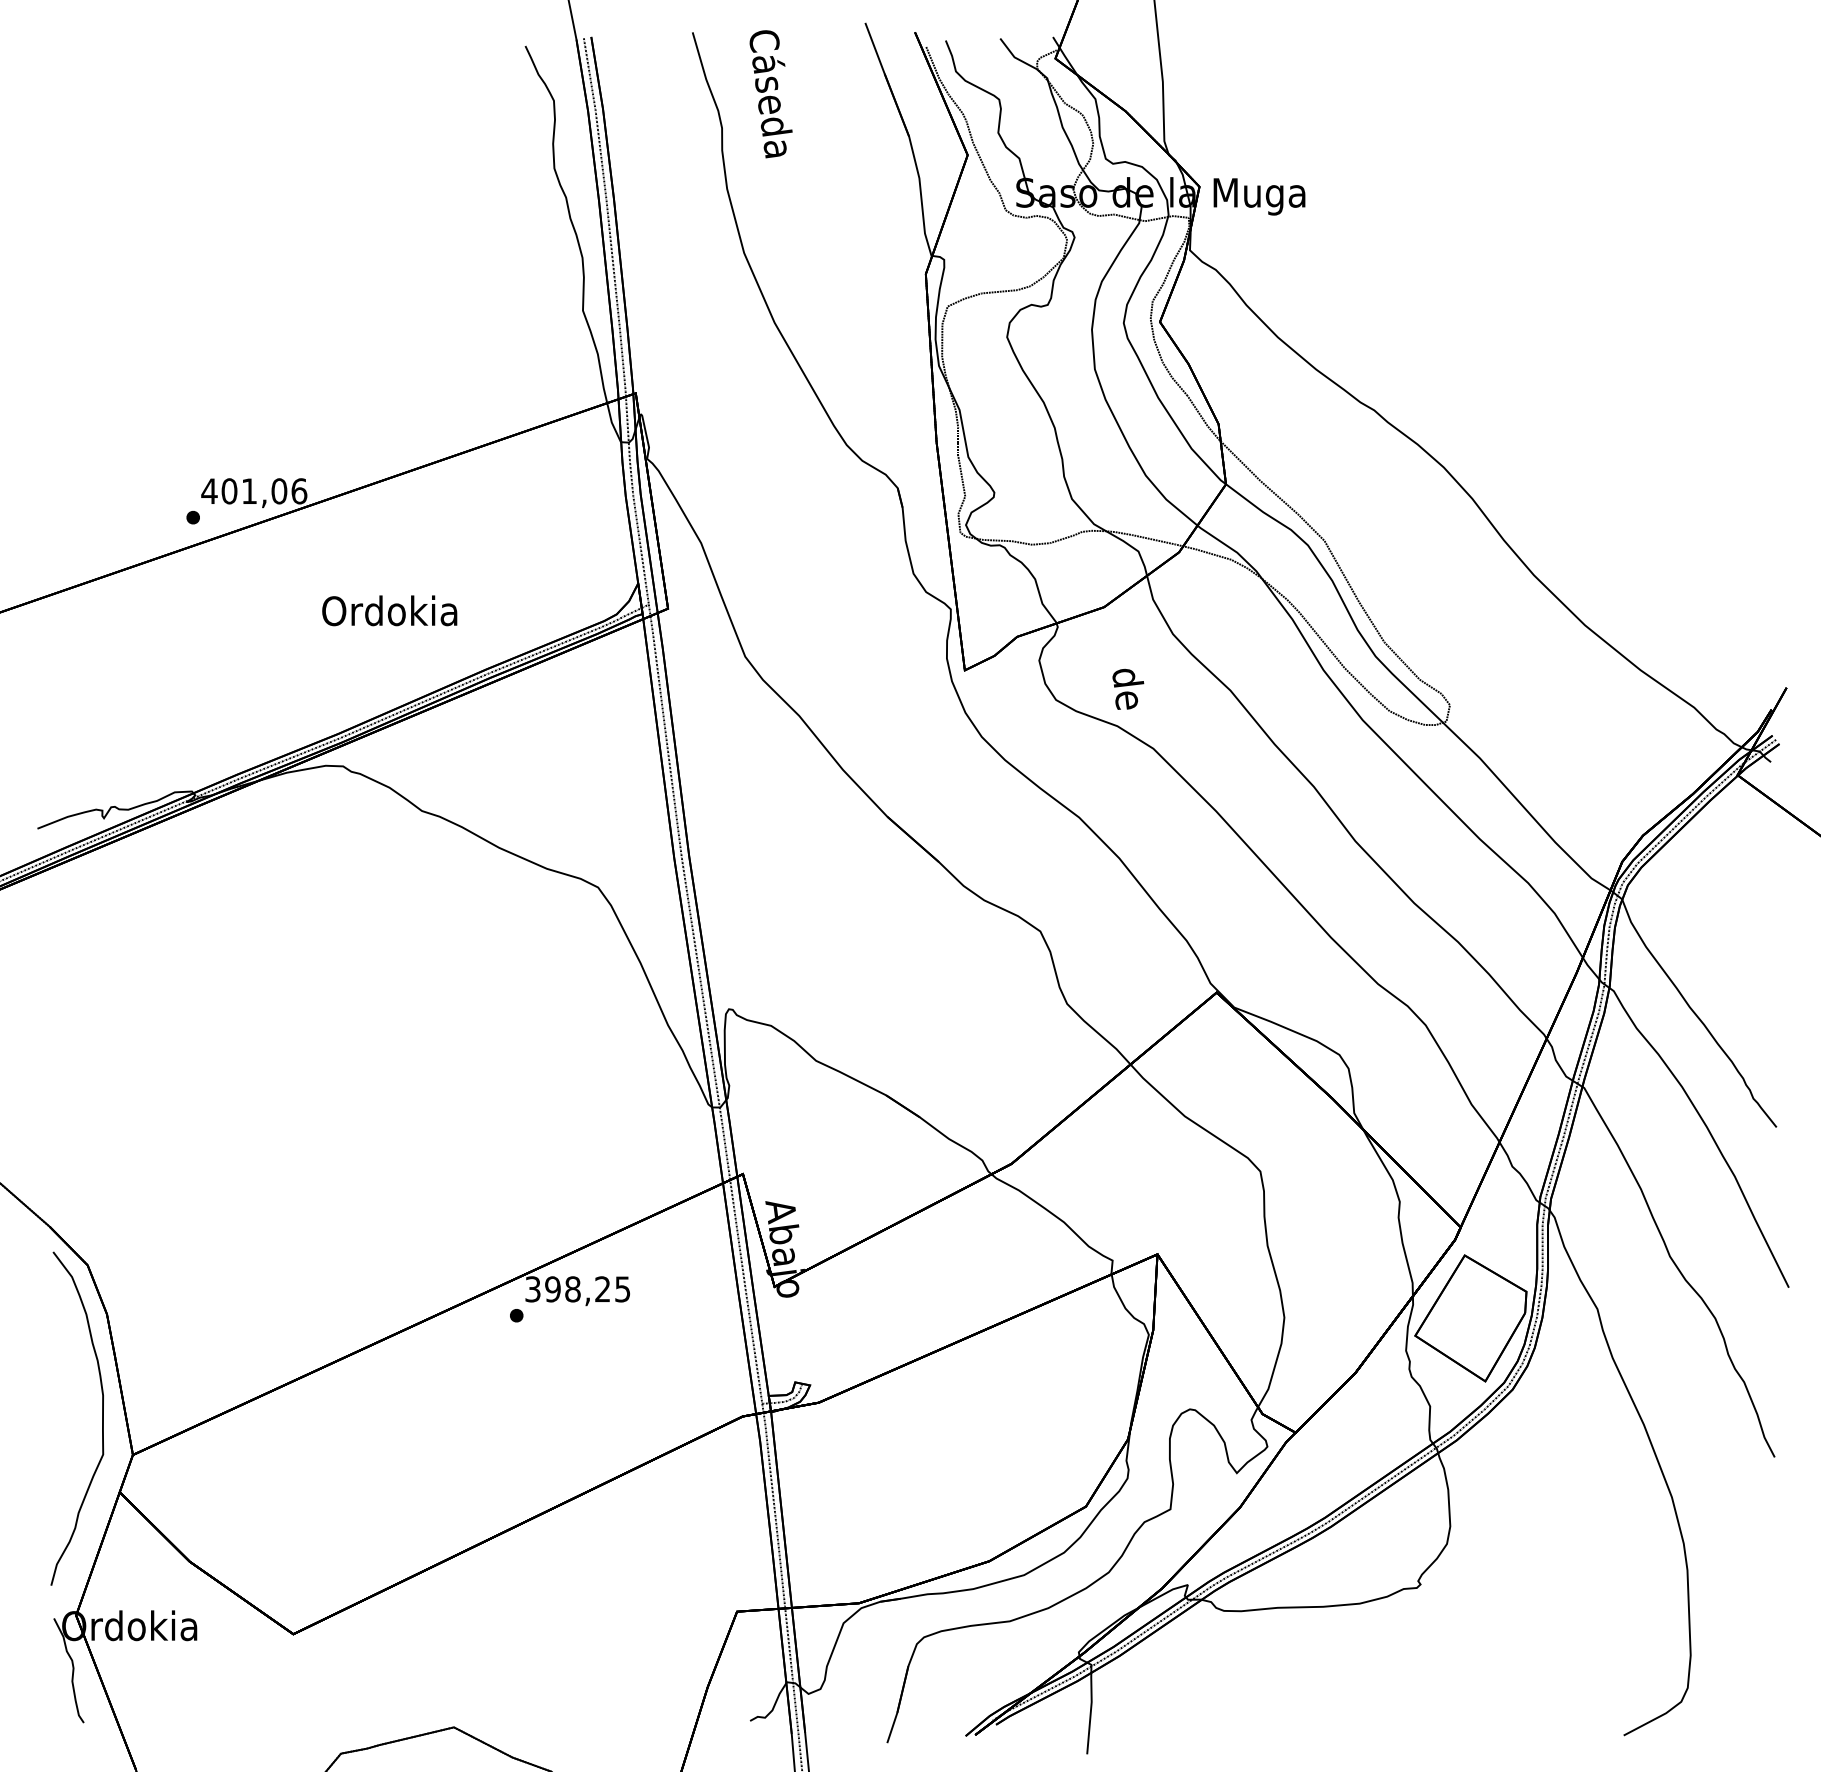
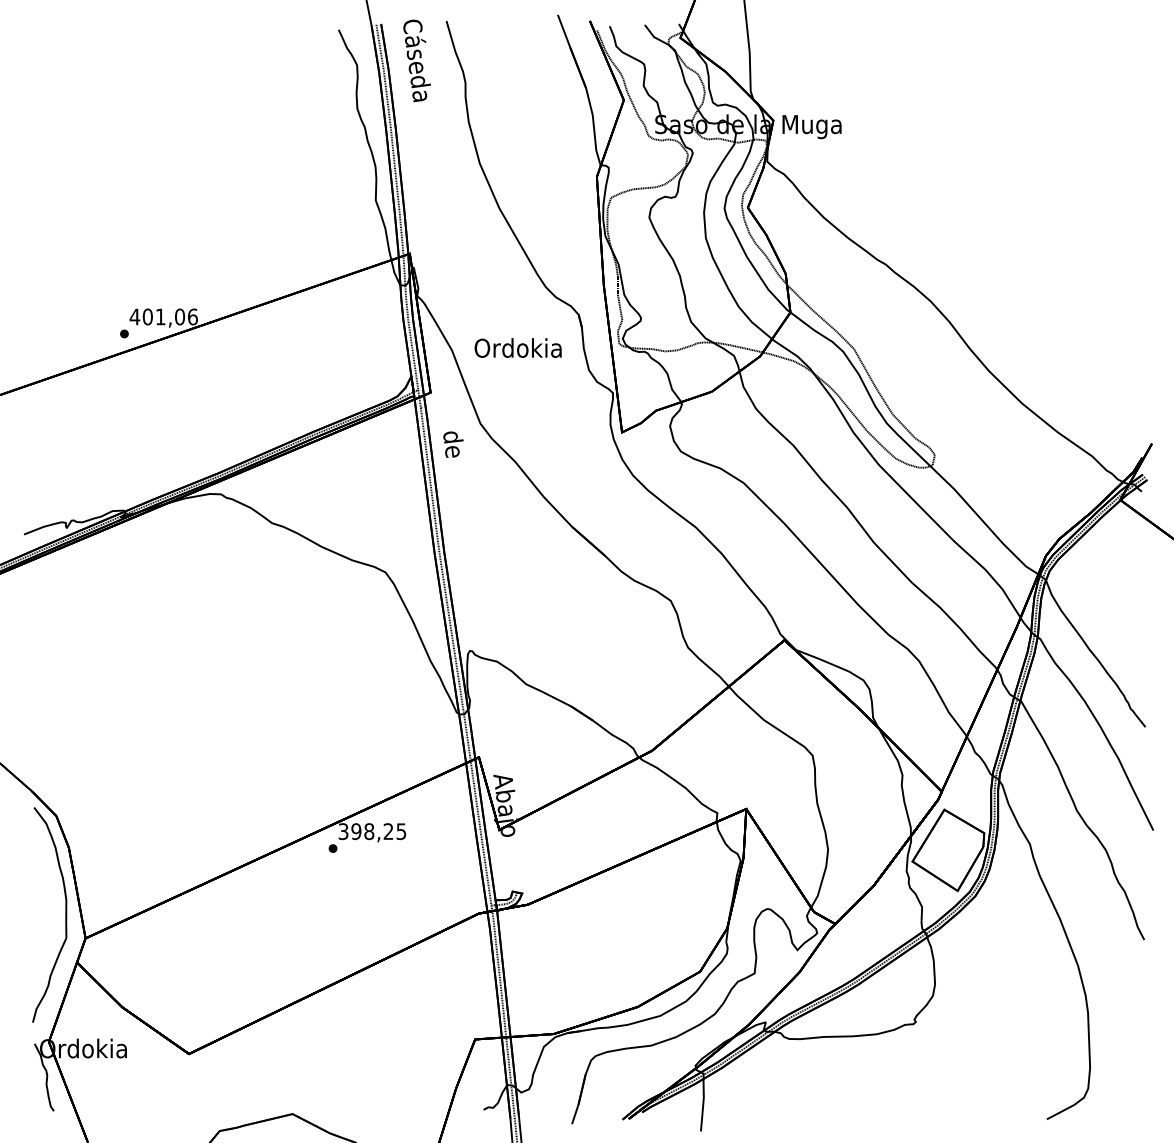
text: (770, 93) -> (416, 60), moved
text: (388, 609) -> (517, 347), moved
text: (1128, 689) -> (453, 444), moved

